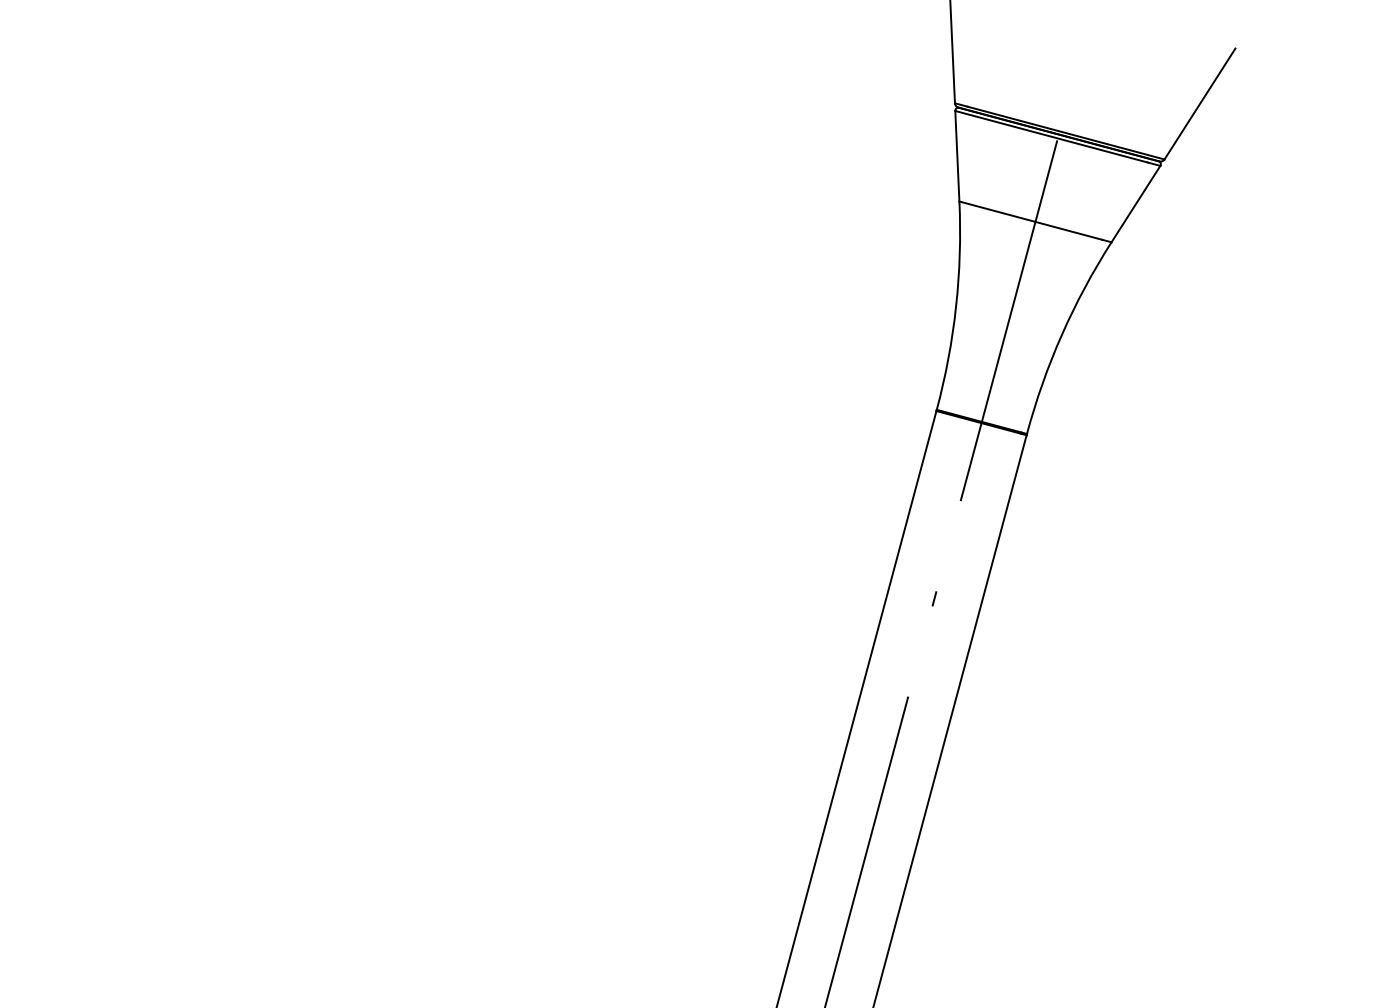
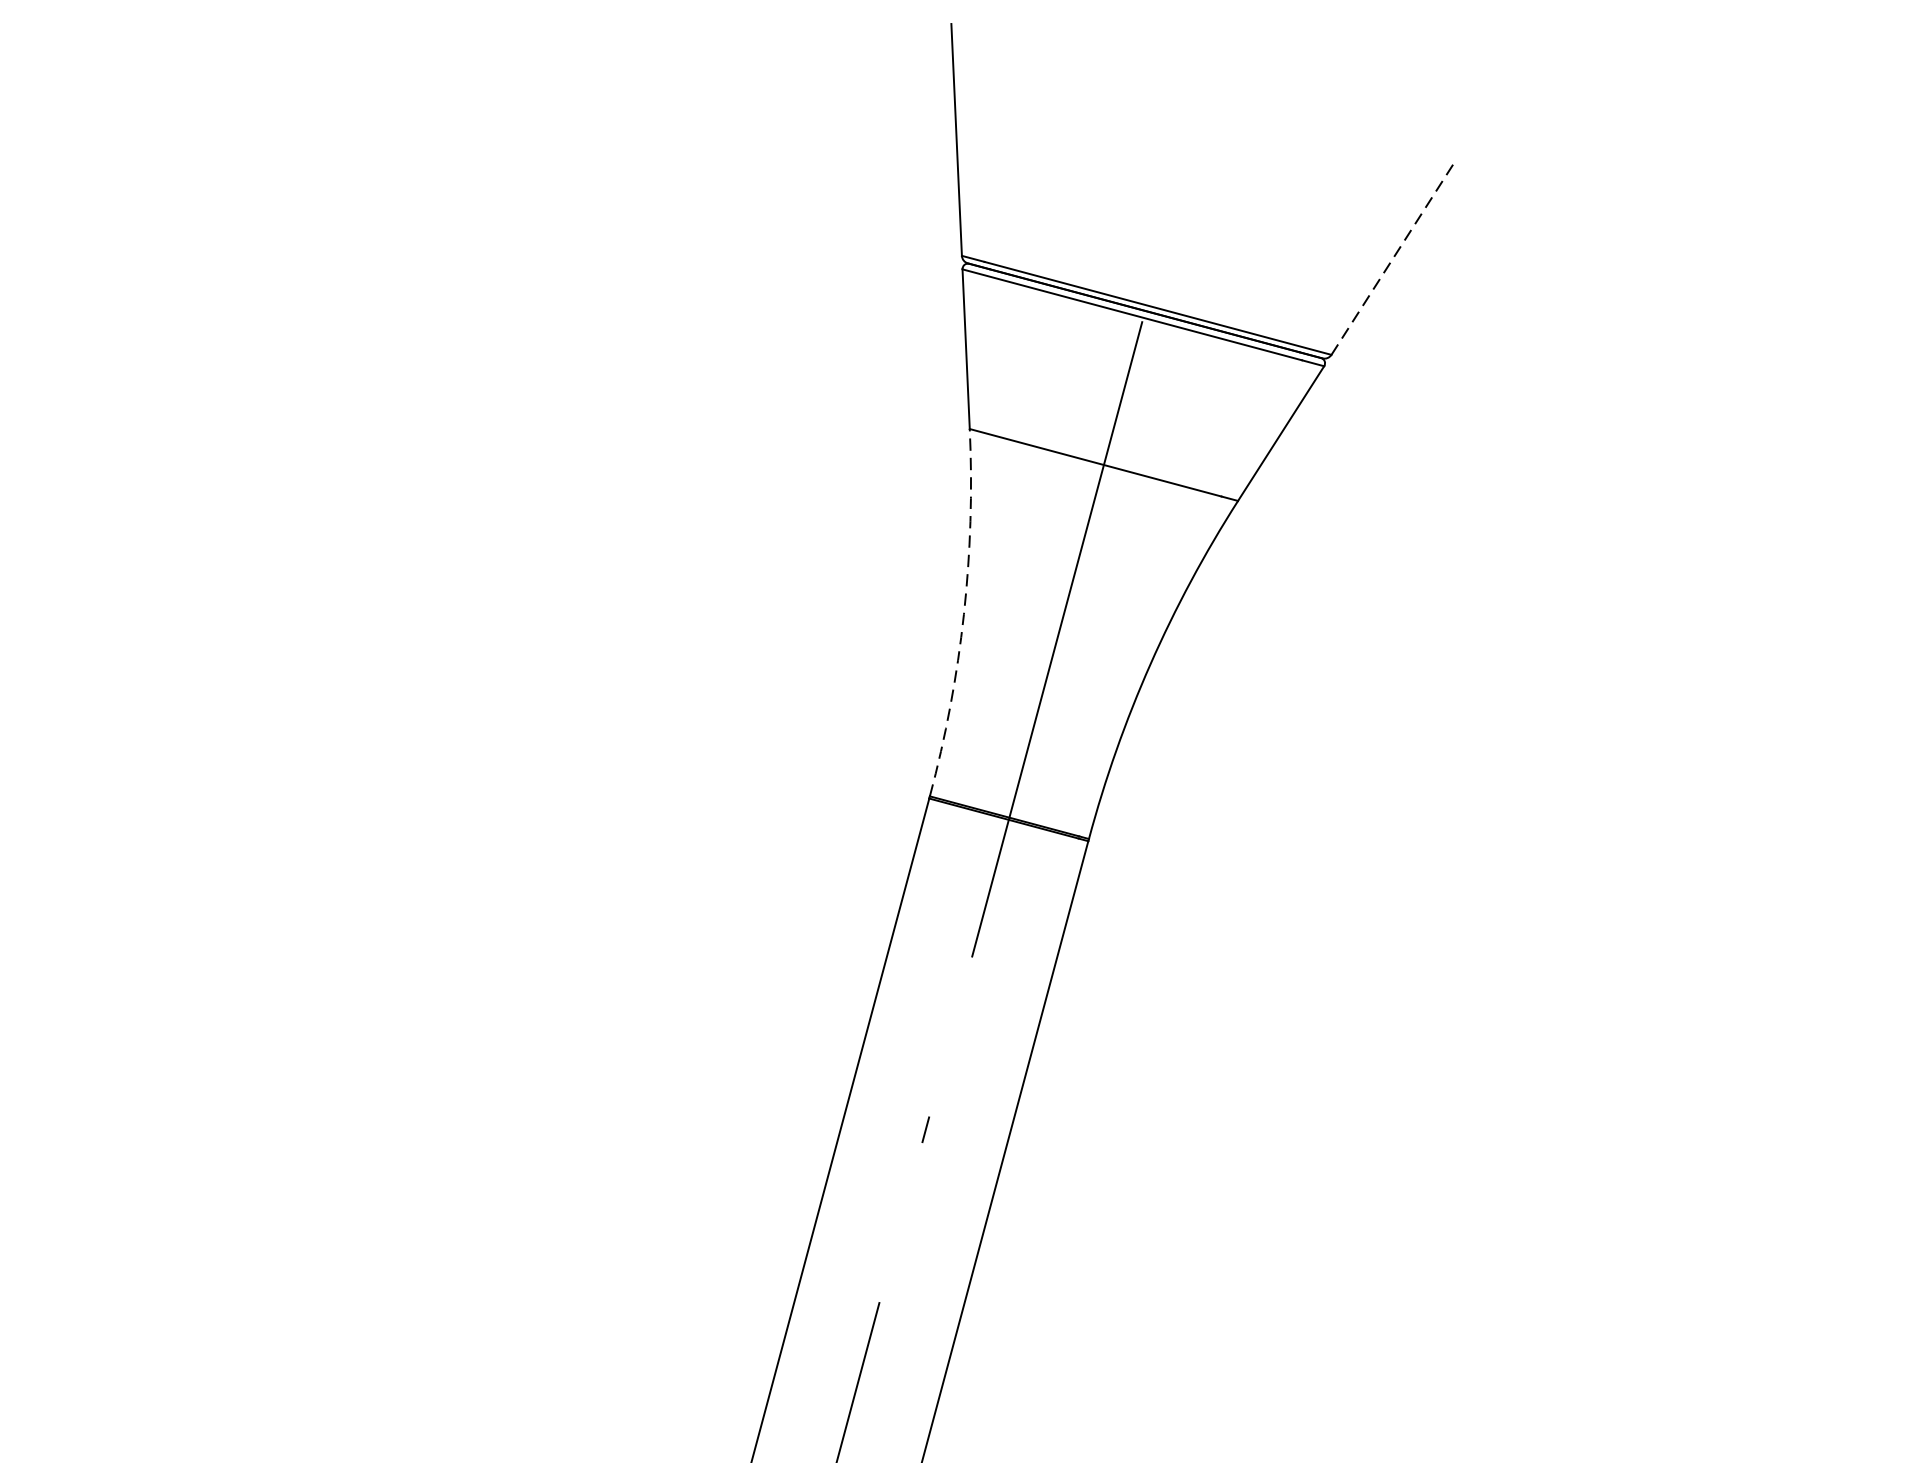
line: (1199, 104) -> (1393, 257), solid -> dashed
arc: (956, 306) -> (964, 614), solid -> dashed

